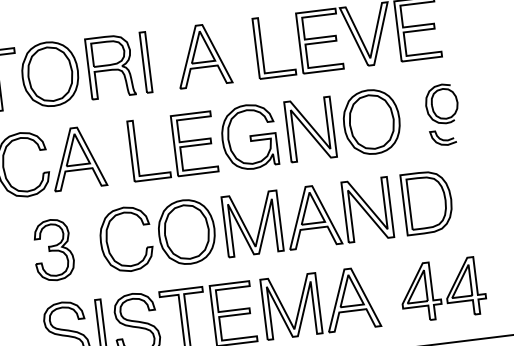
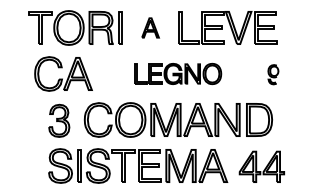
part: (202, 54) -> (150, 27), size x0.6
part: (443, 114) -> (273, 74), size x0.6
part: (263, 134) -> (177, 73), size x0.6

